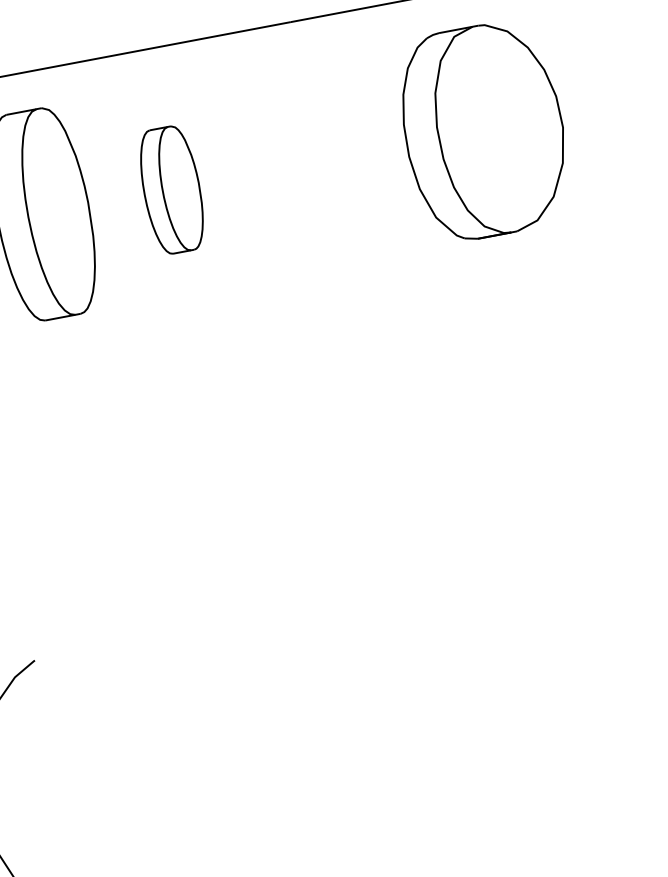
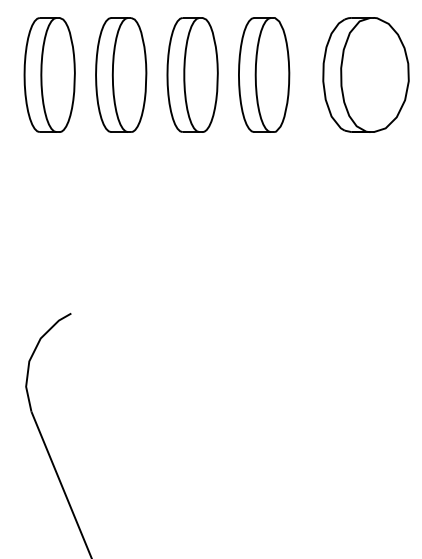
part: (301, 164) -> (264, 74), added
part: (171, 189) -> (192, 74), size x1.67

